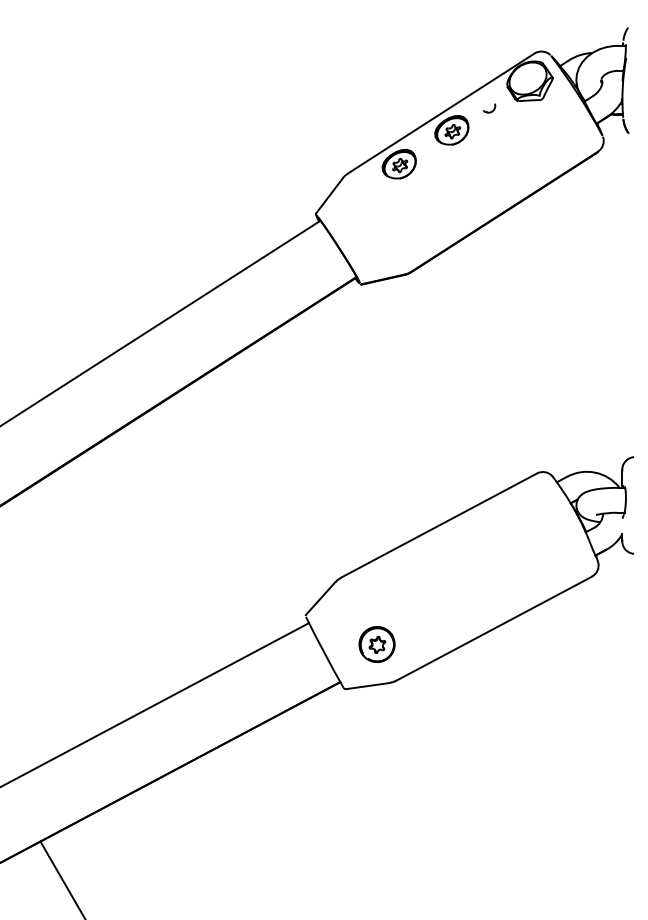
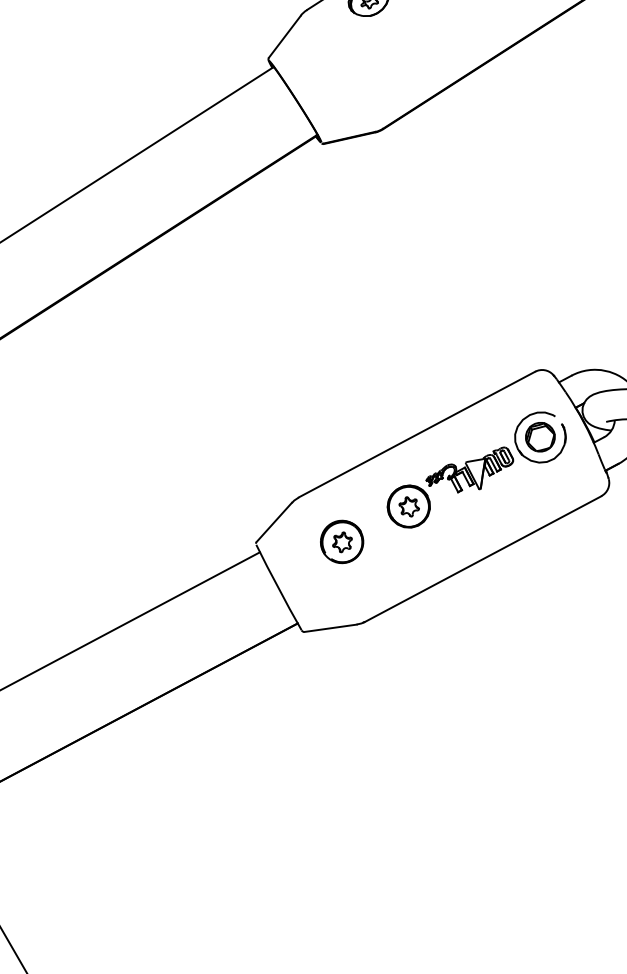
part: (488, 554) -> (476, 469), added
part: (376, 644) -> (341, 541), moved

